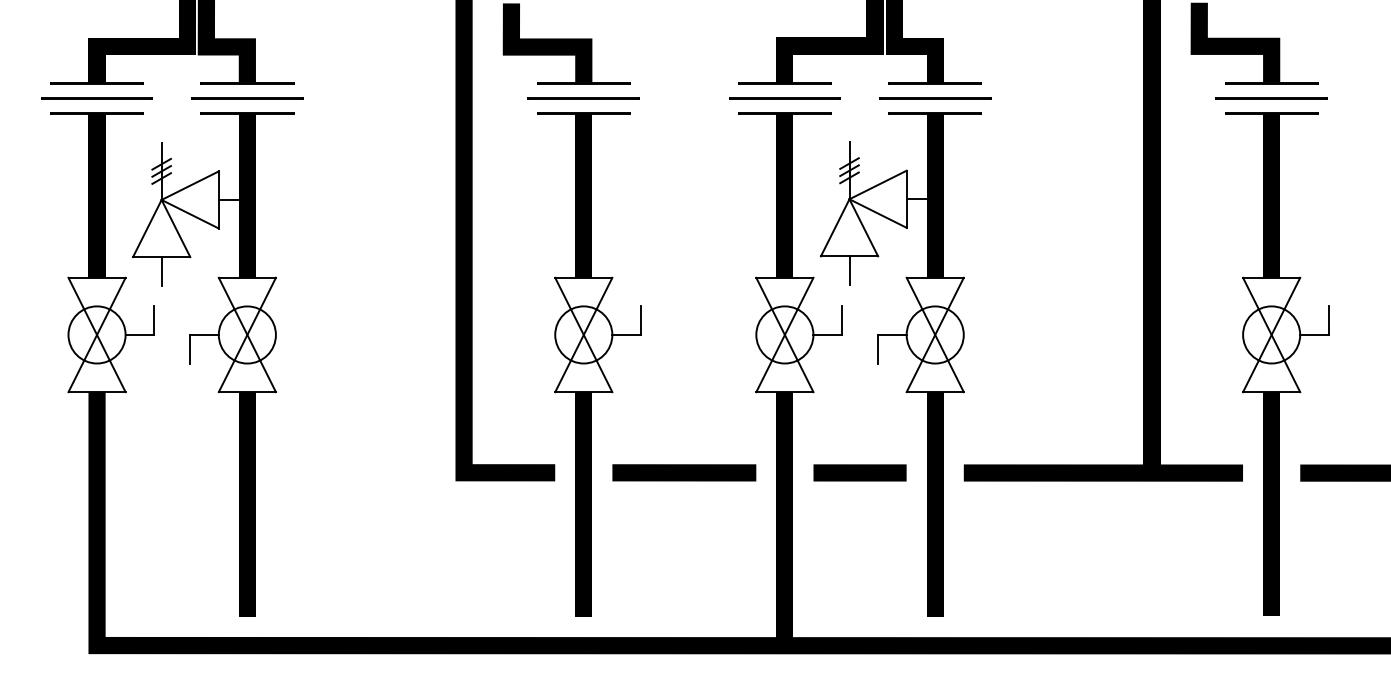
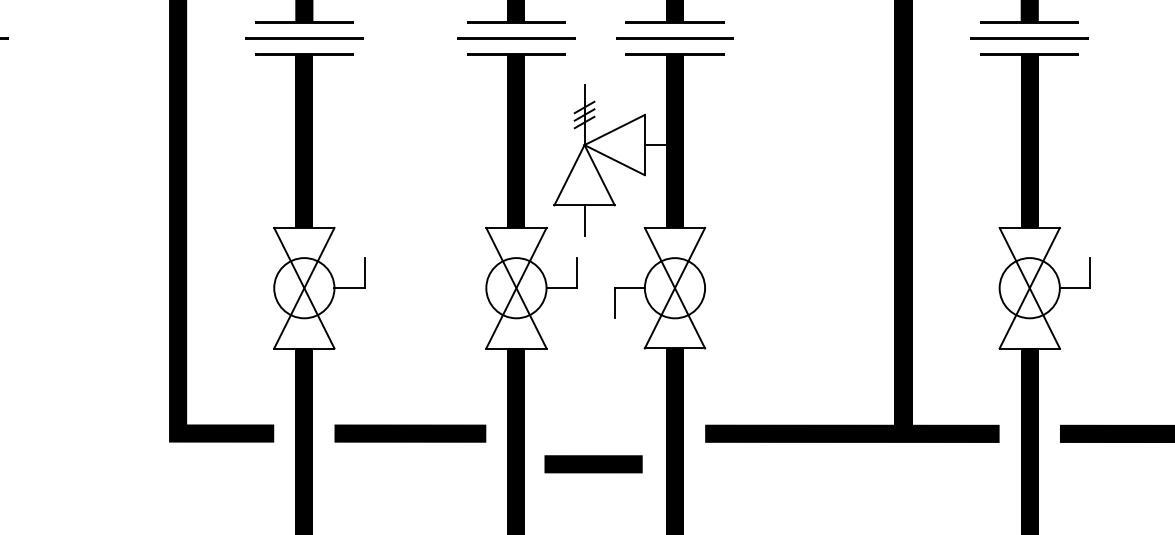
line: (859, 472) -> (593, 463), moved

